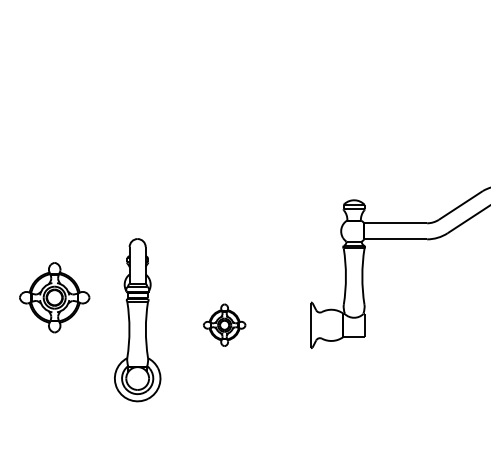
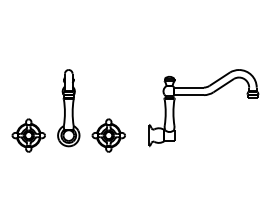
part: (54, 297) -> (28, 135), moved
part: (137, 320) -> (68, 108), moved
part: (224, 325) -> (108, 135), size x1.67

